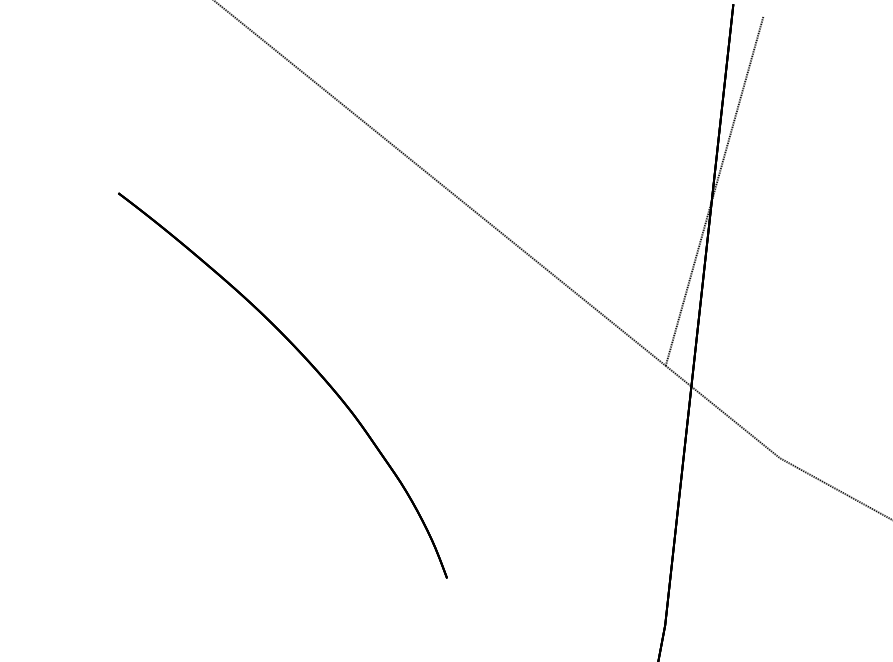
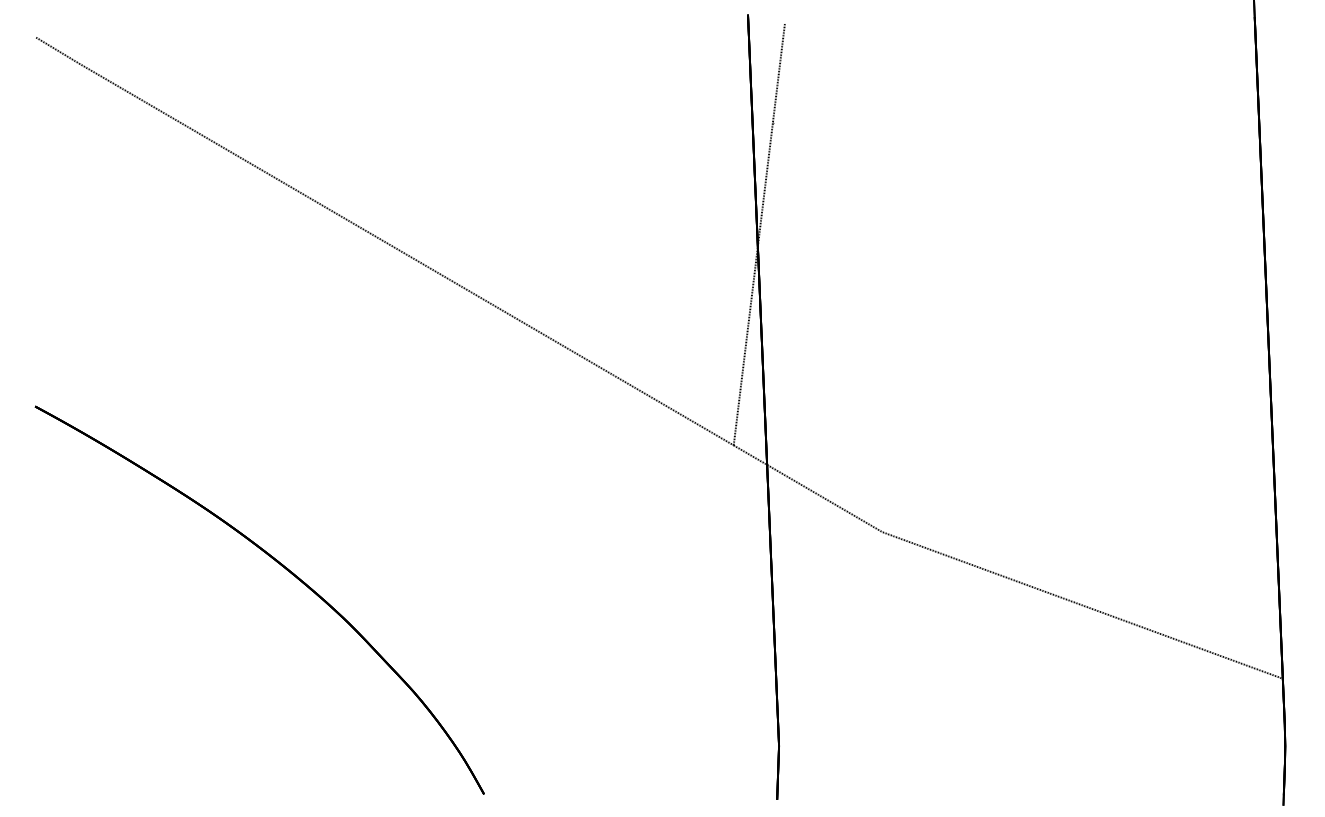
part: (309, 364) -> (286, 570), moved

